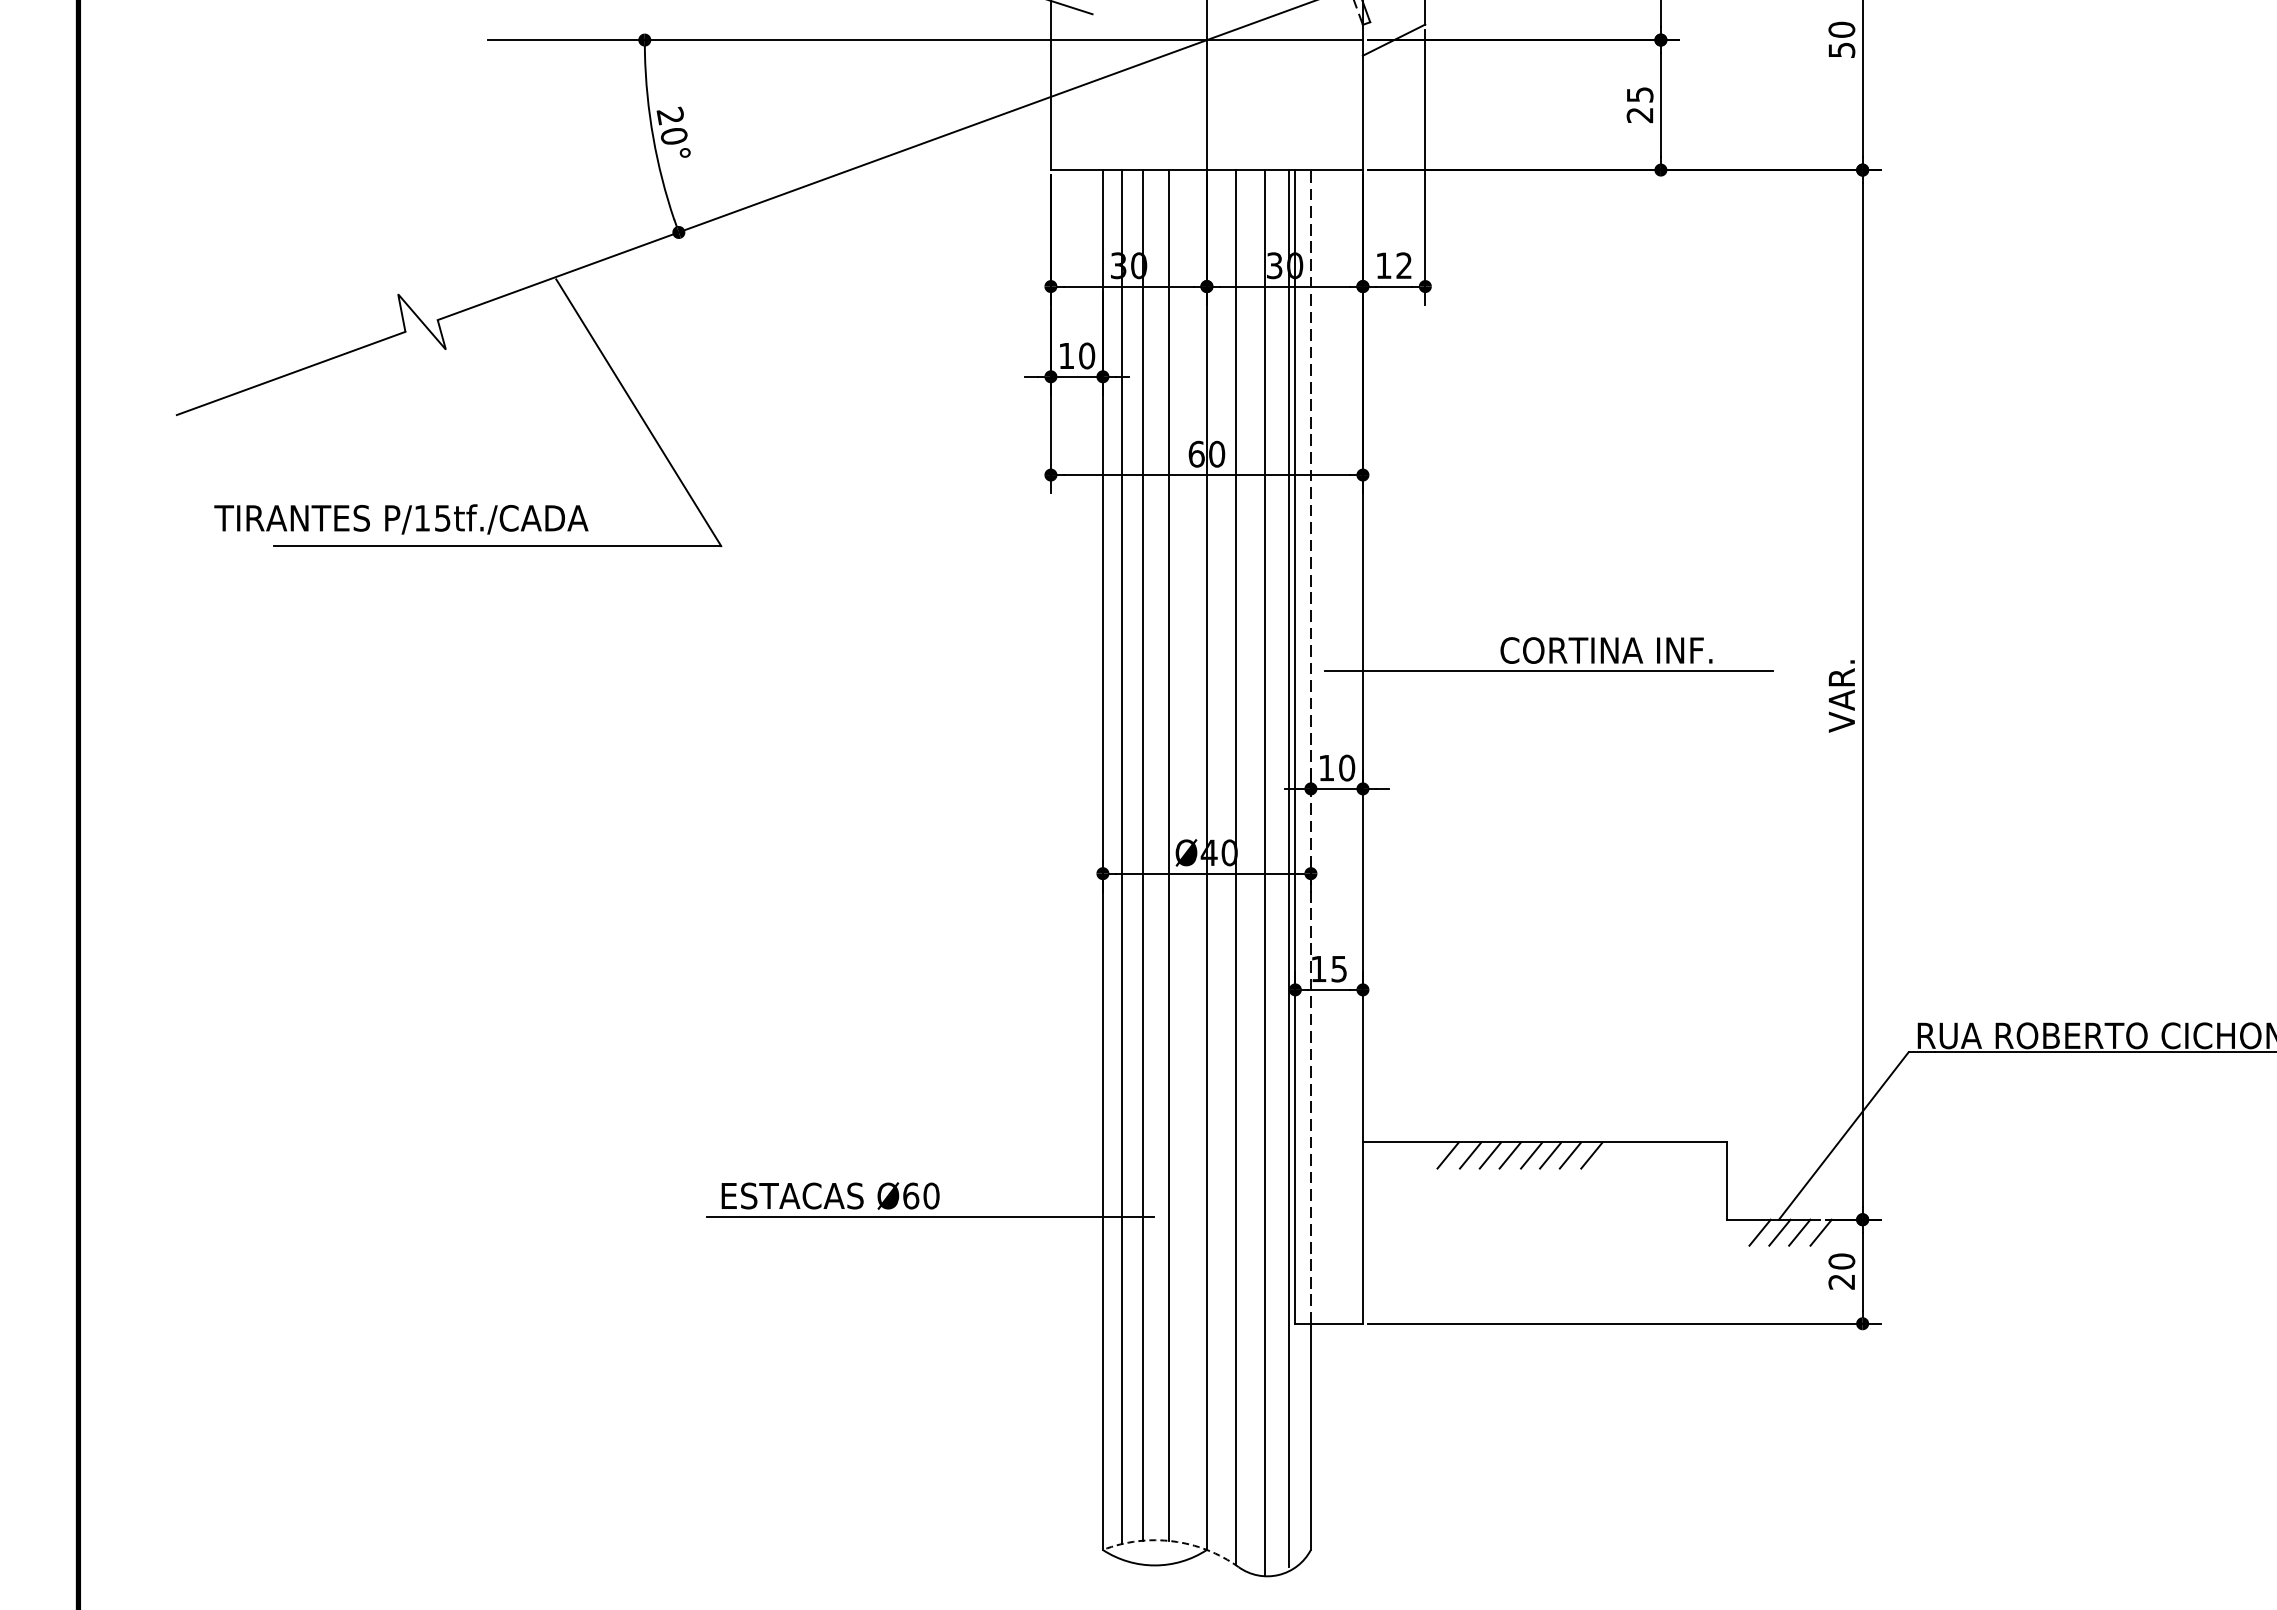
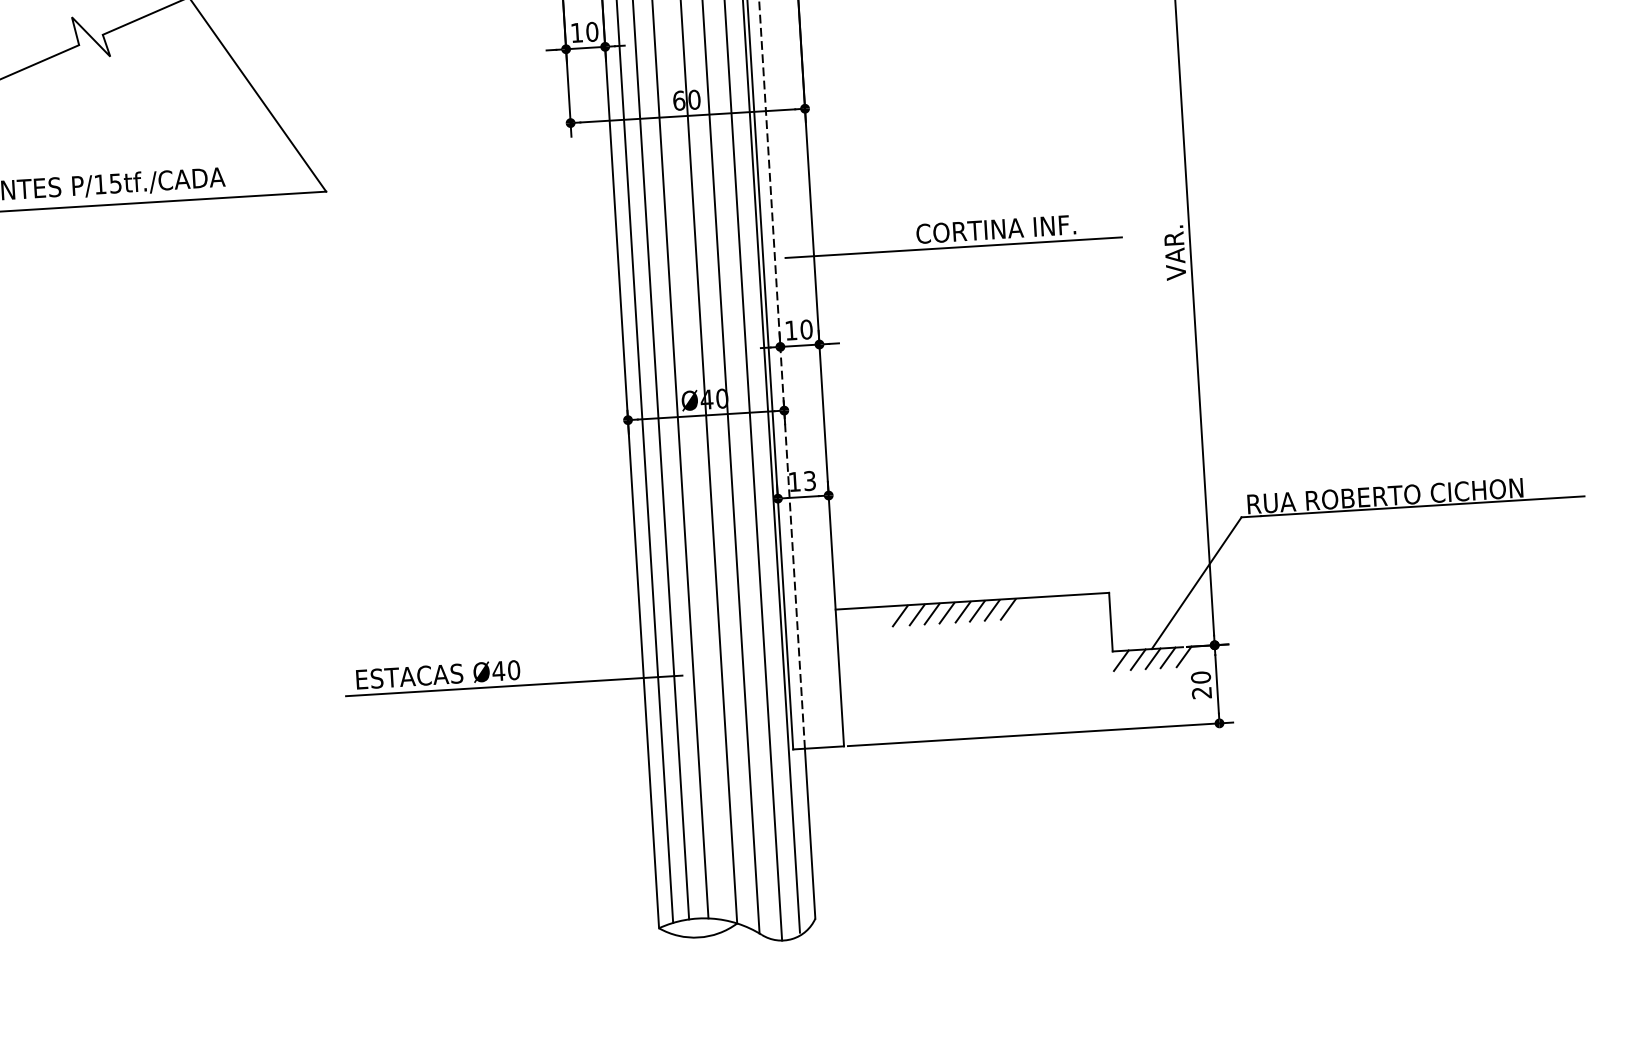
text: (1339, 968) -> (810, 480), 15 -> 13
text: (910, 1195) -> (498, 670), Ø60 -> Ø40
line: (1737, 1232) -> (1121, 660), added
arc: (1172, 1541) -> (710, 918), dashed -> solid

